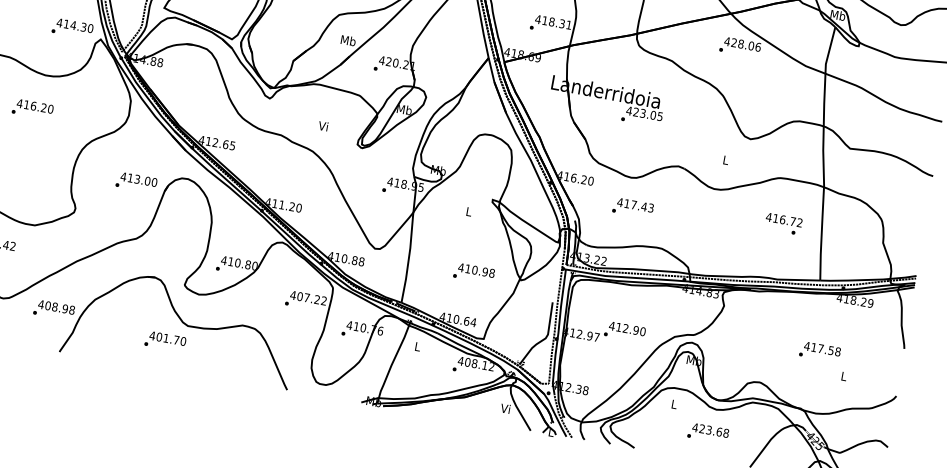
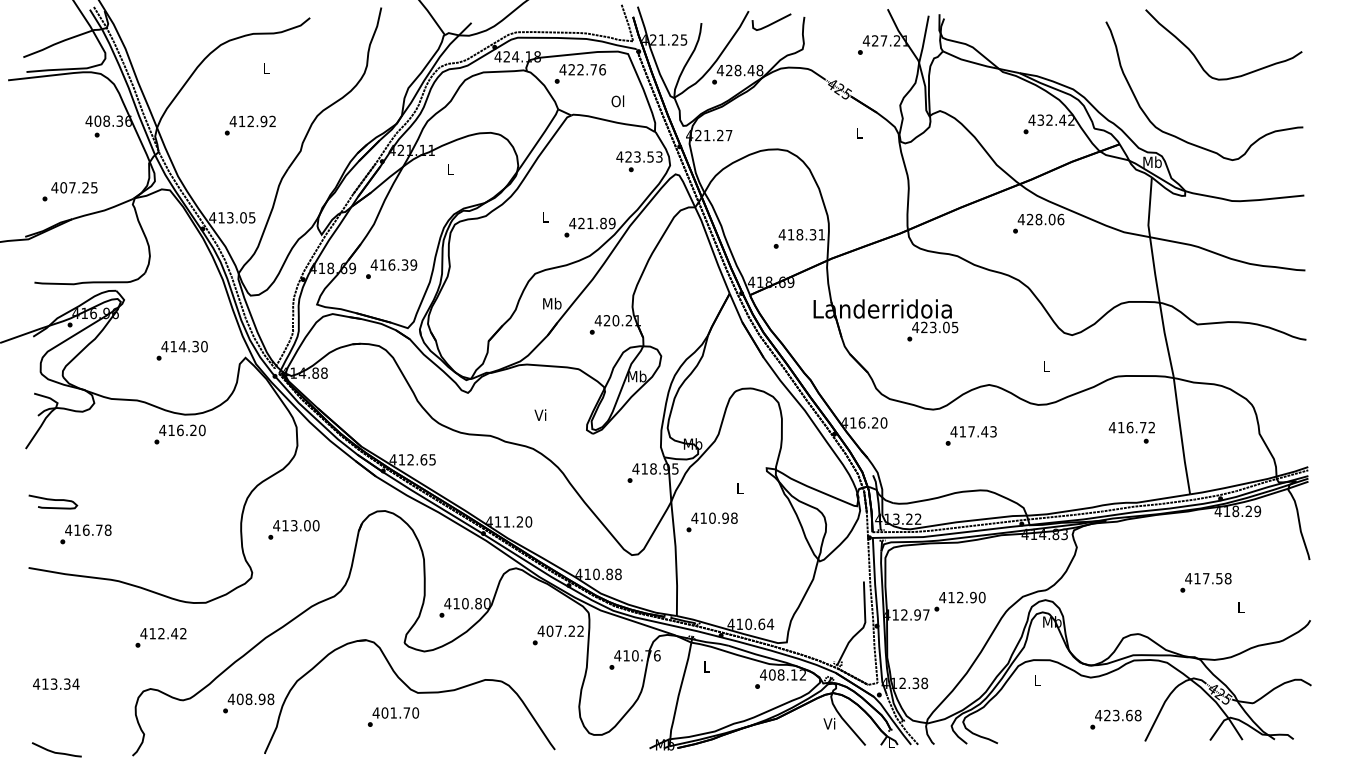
text: (72, 28) -> (181, 350), moved
text: (32, 109) -> (179, 434), moved
text: (136, 182) -> (293, 529), moved
text: (632, 207) -> (970, 435), moved
text: (473, 273) -> (711, 522), moved
text: (707, 433) -> (1115, 719), moved

